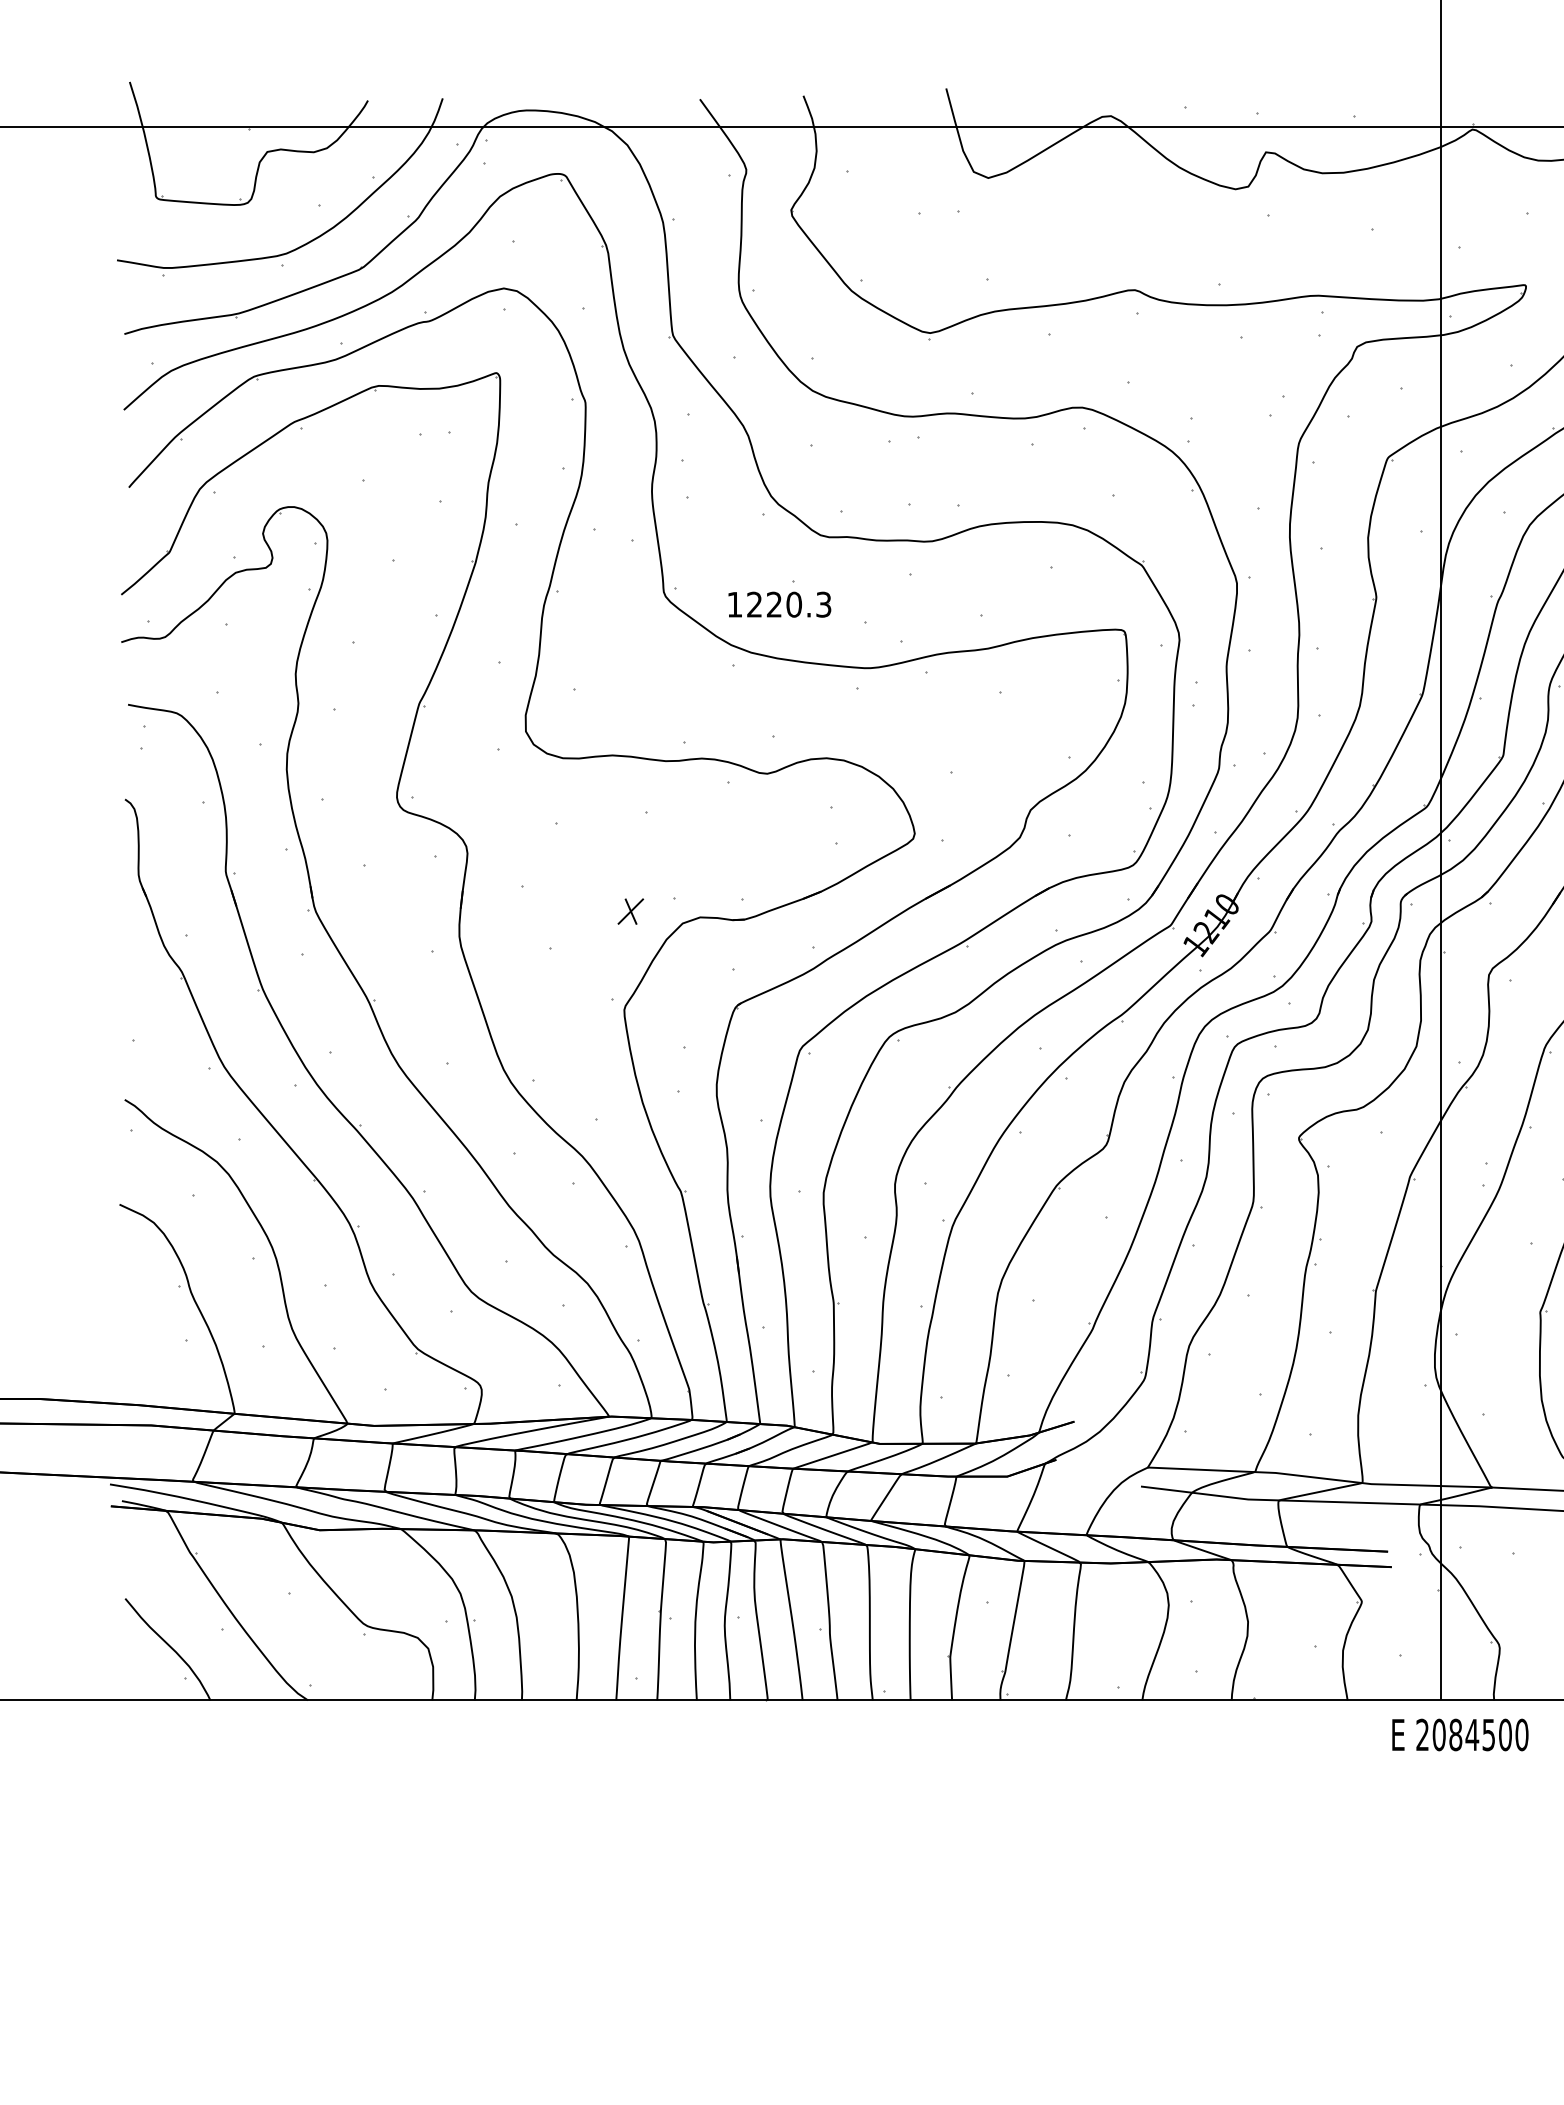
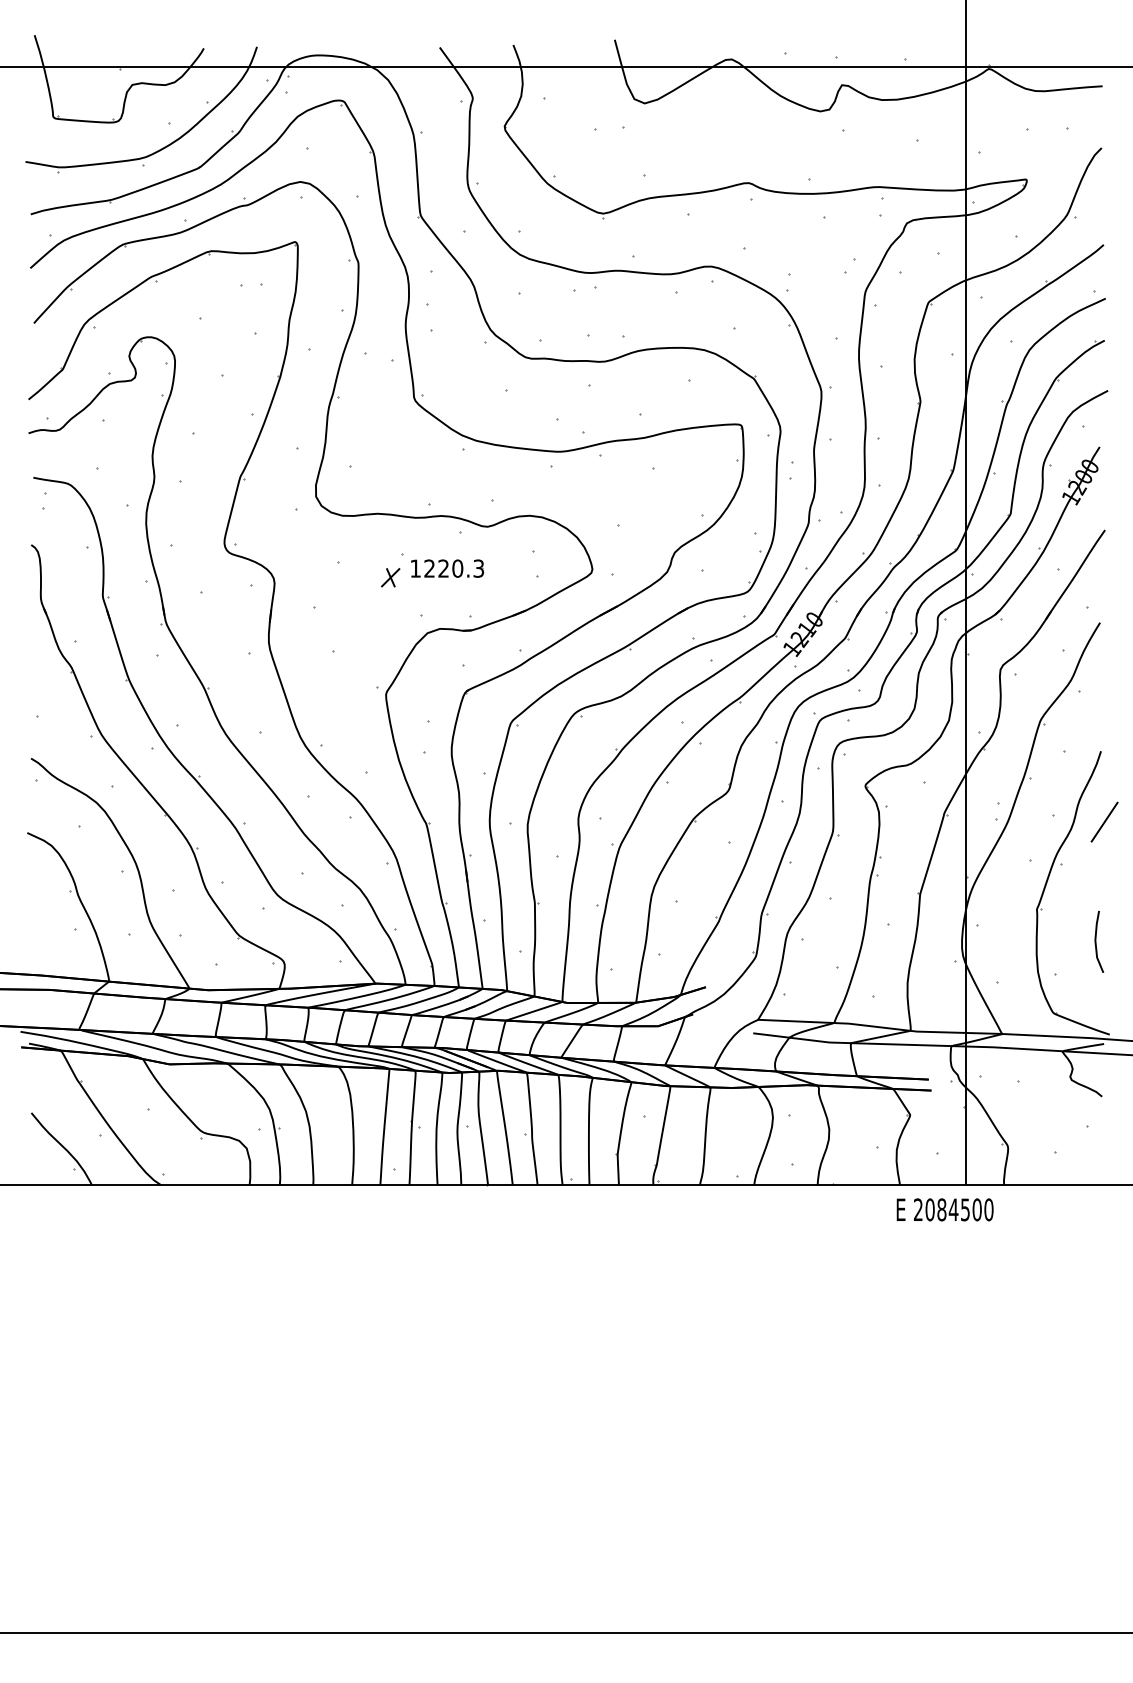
part: (779, 604) -> (447, 568), moved
part: (630, 911) -> (390, 577), moved
text: (1459, 1734) -> (944, 1209), moved

